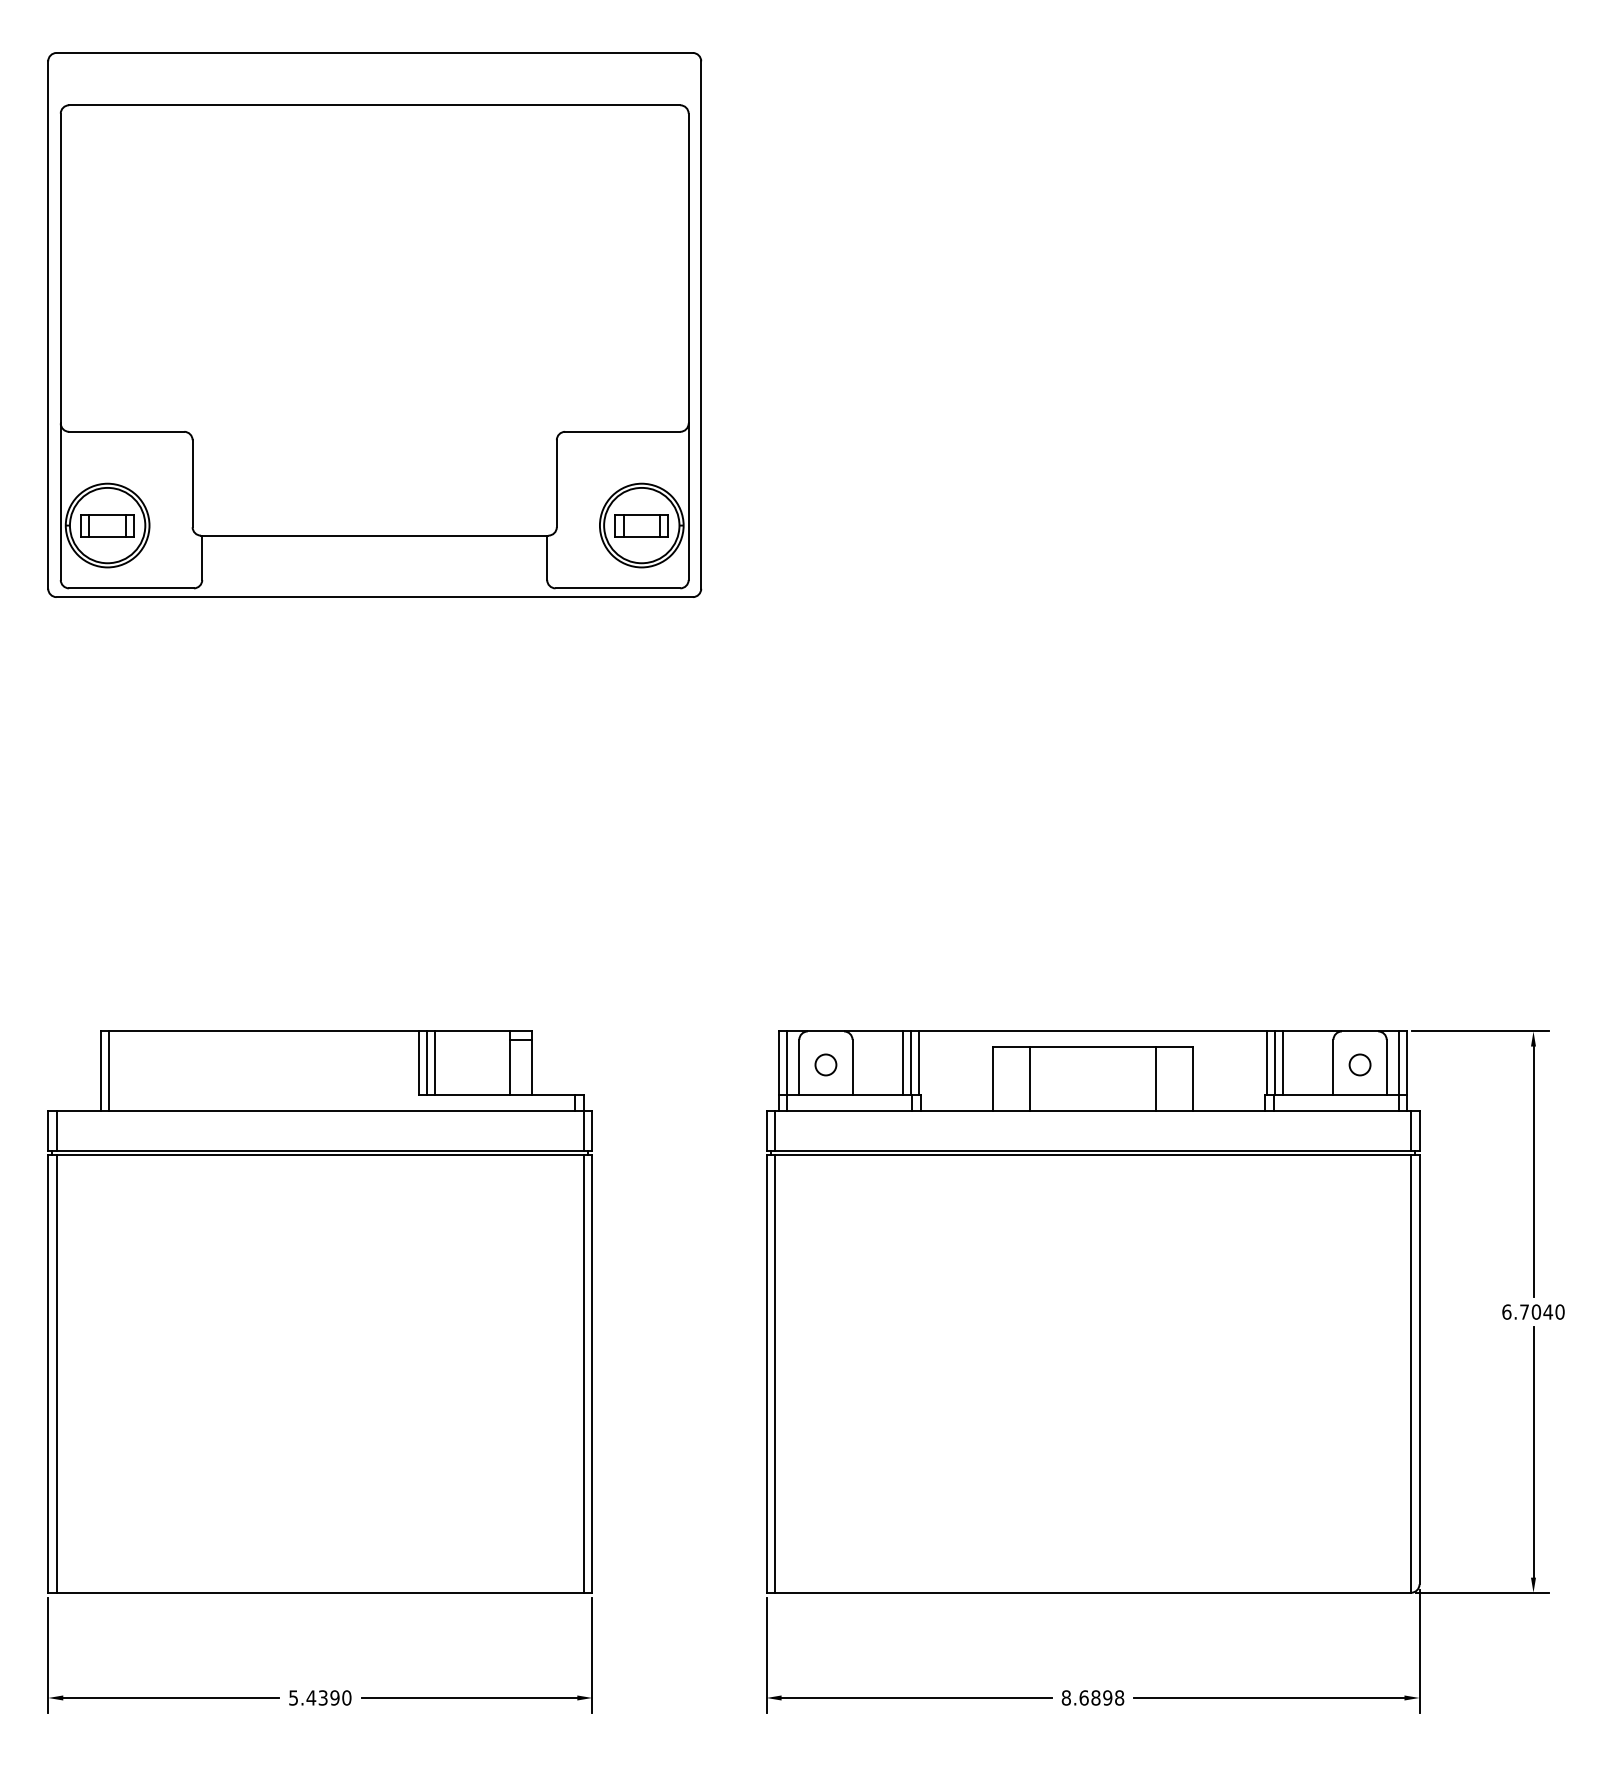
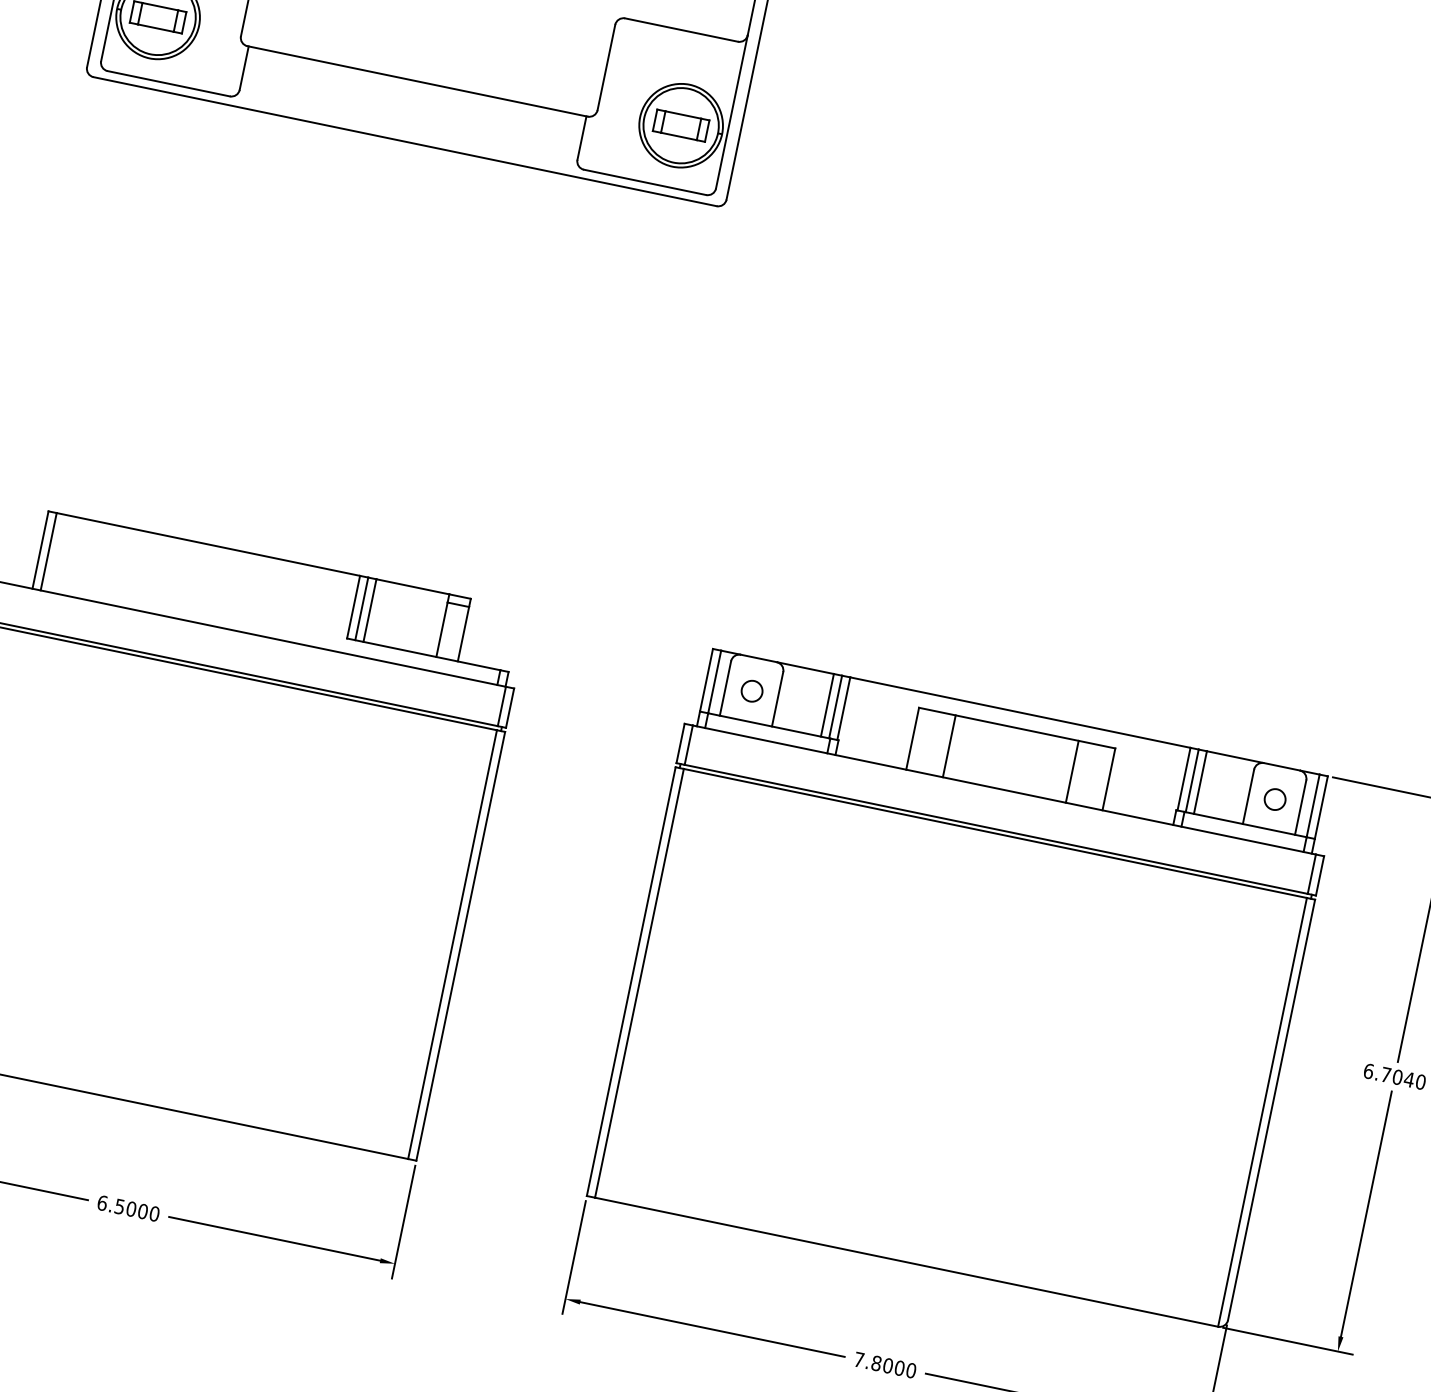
text: (314, 1697) -> (123, 1206), 5.4390 -> 6.5000
text: (1092, 1697) -> (884, 1364), 8.6898 -> 7.8000

